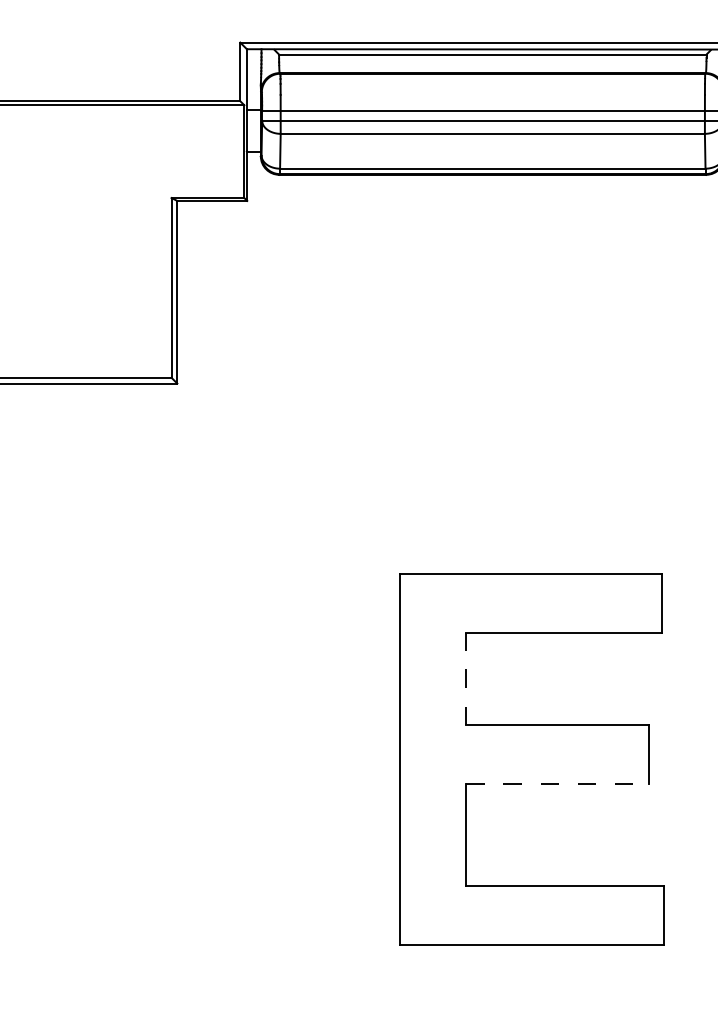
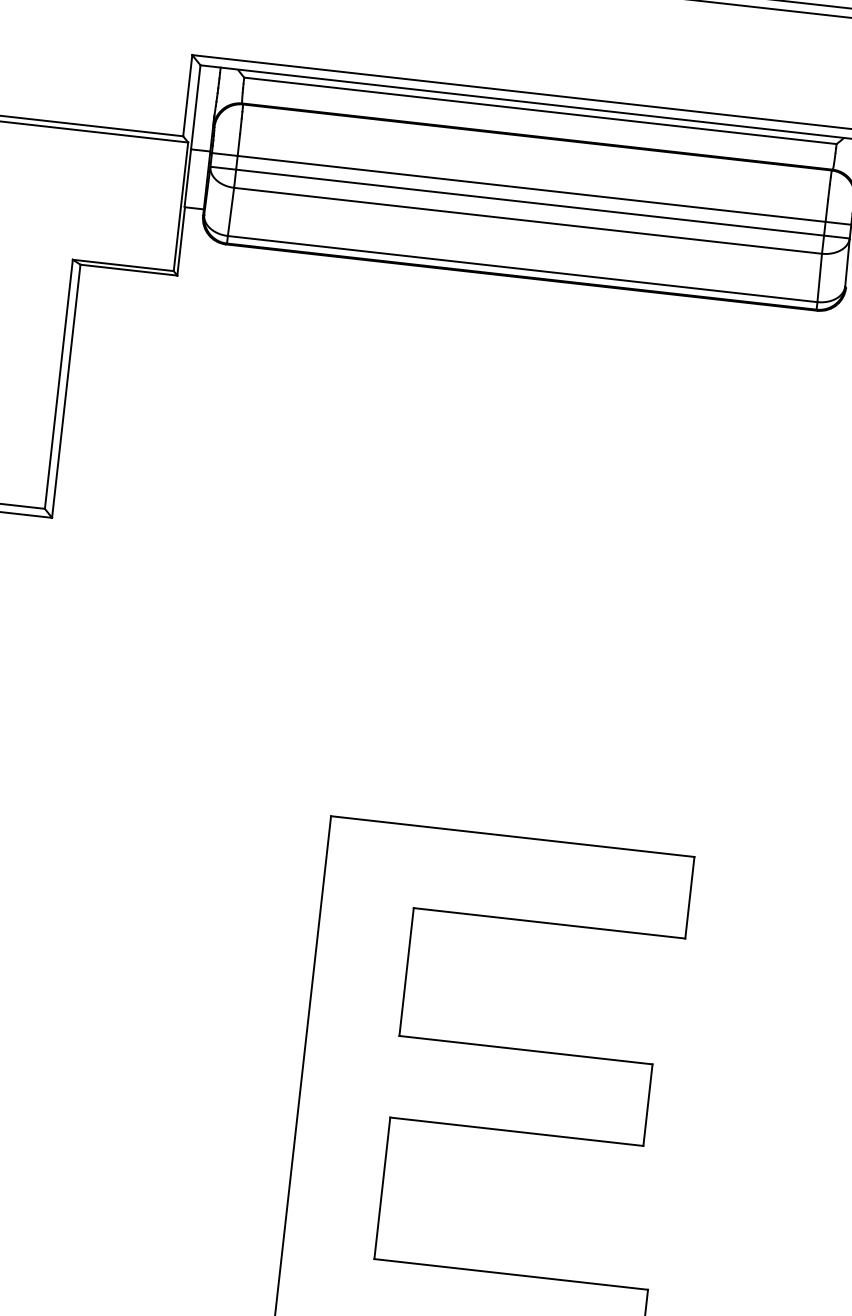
line: (466, 678) -> (406, 971), dashed -> solid
line: (558, 783) -> (518, 1131), dashed -> solid

